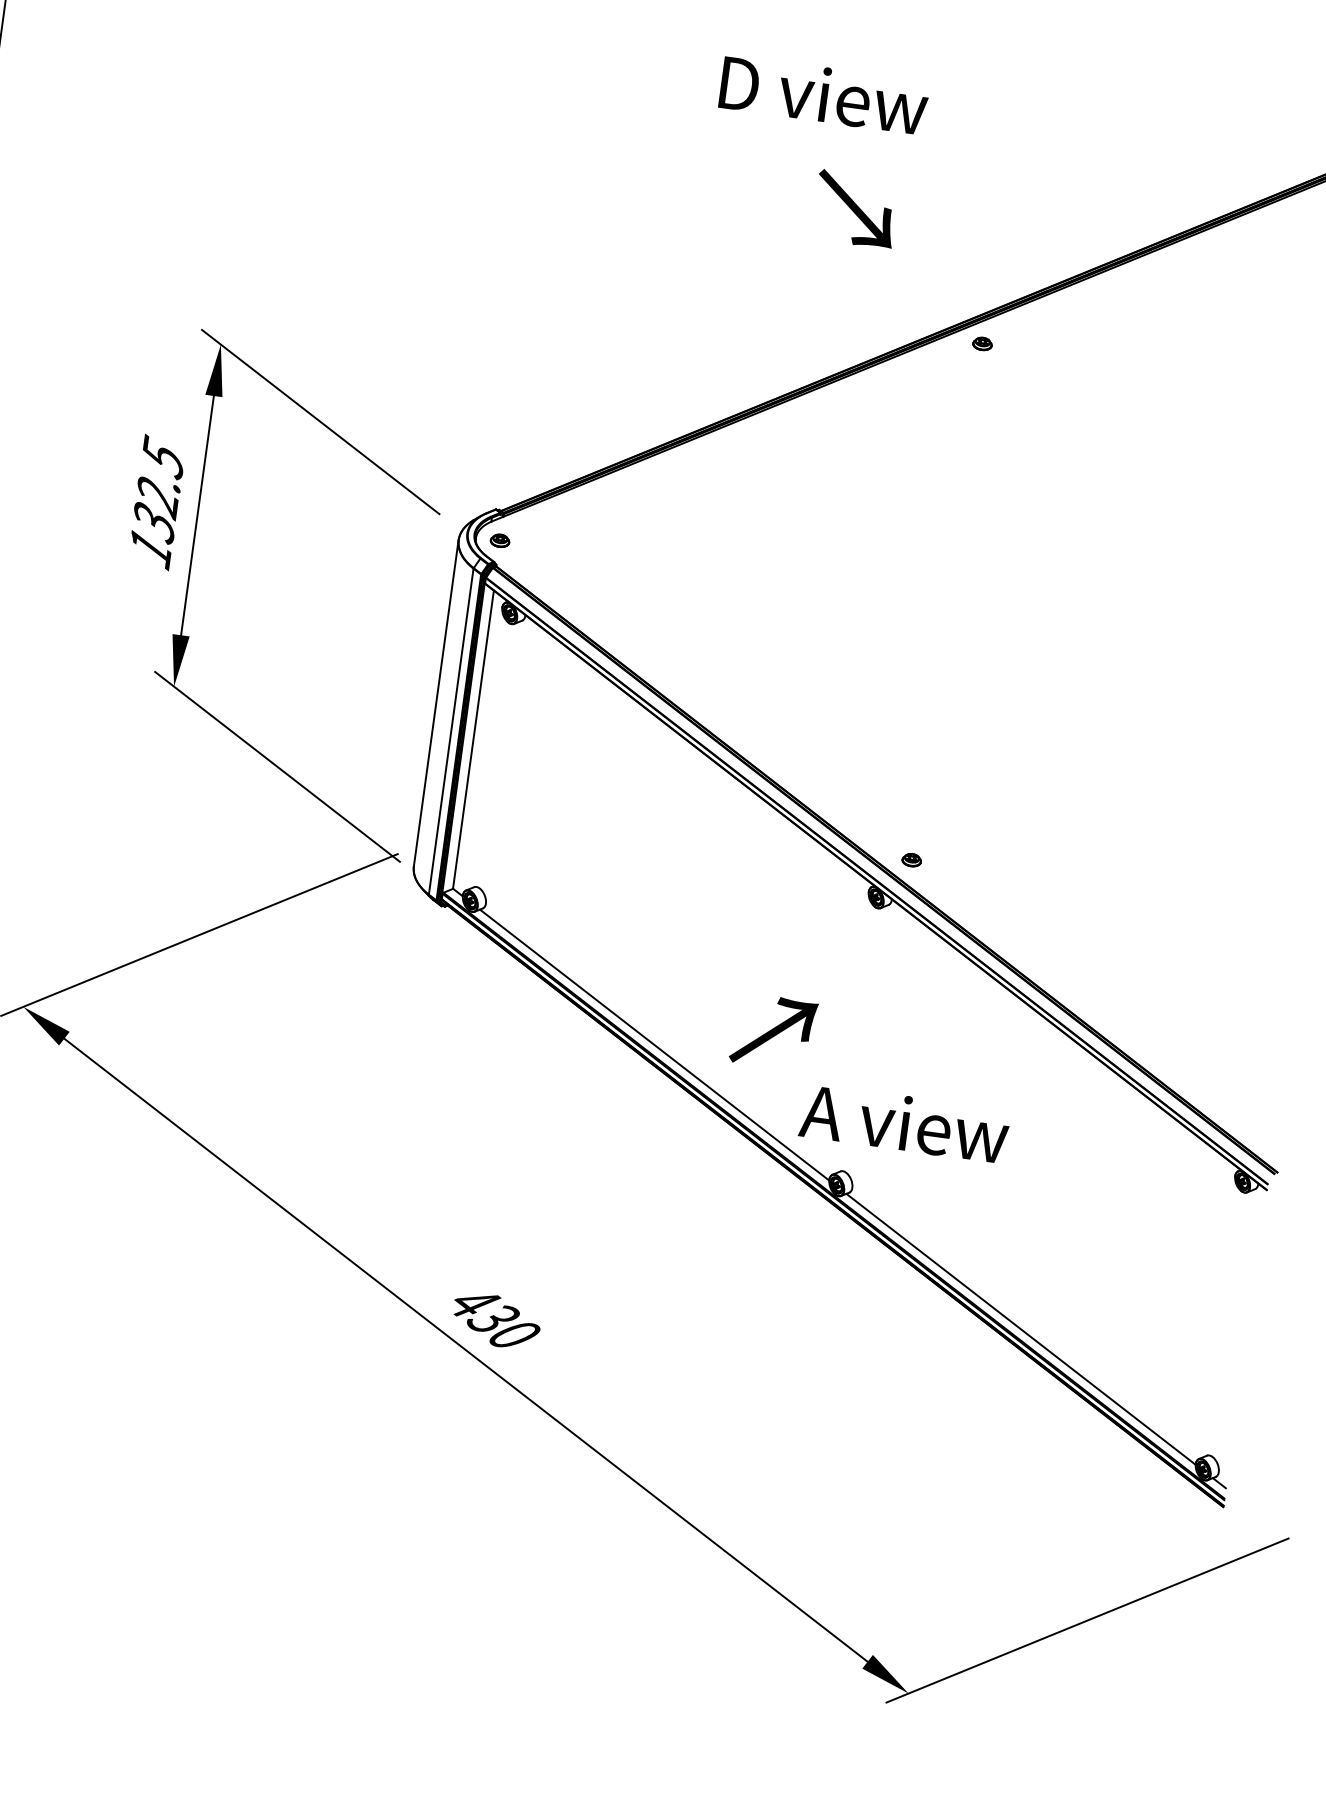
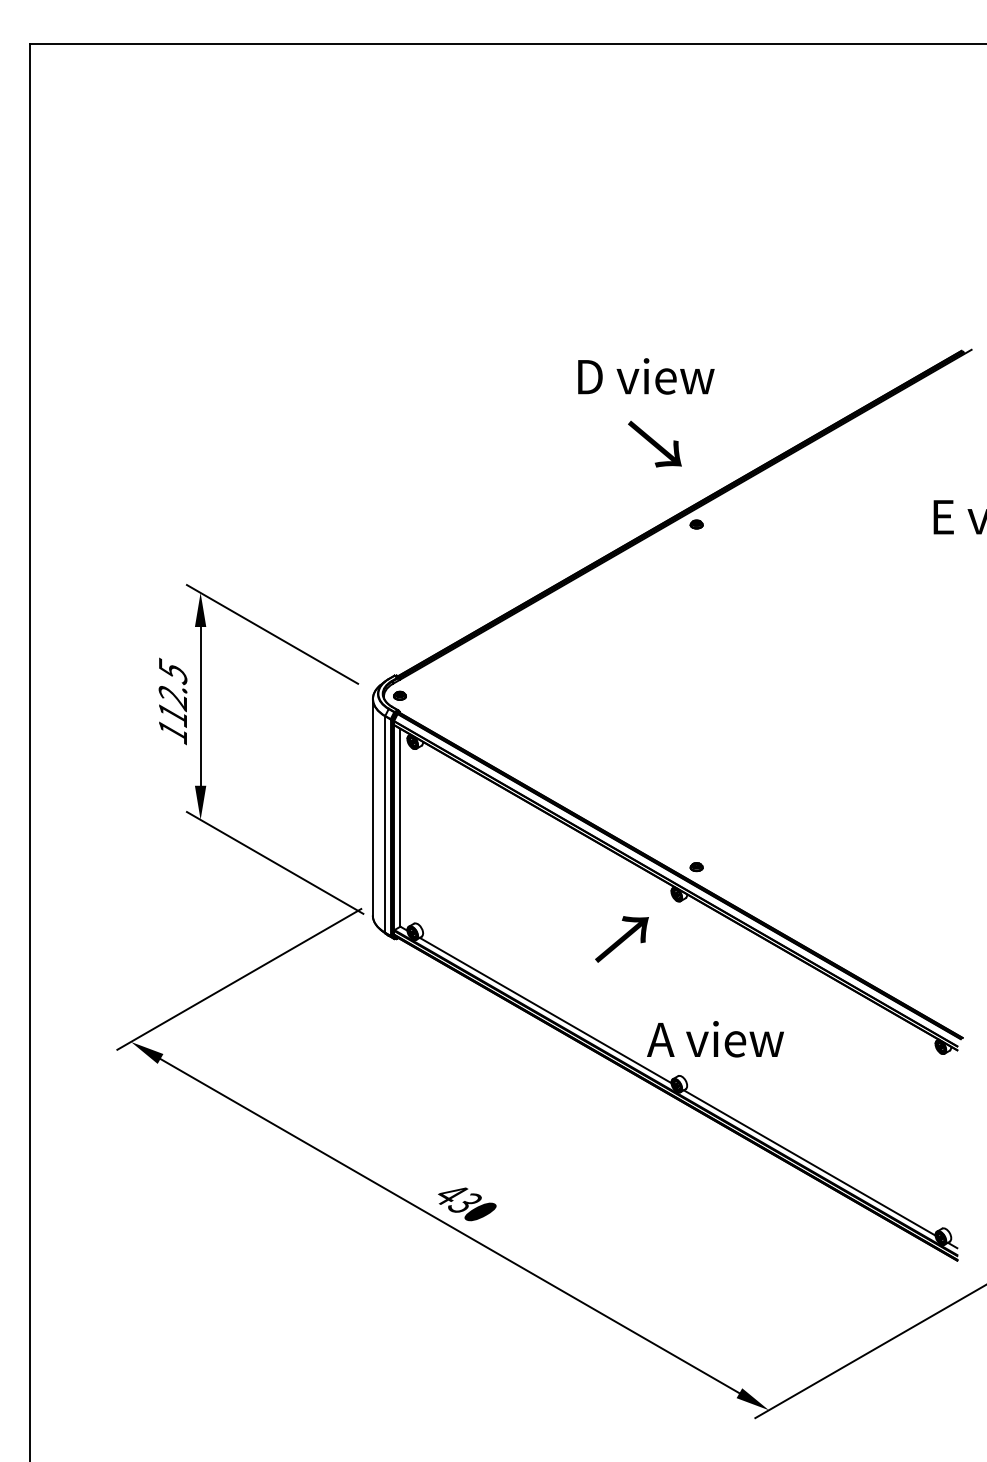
text: (824, 95) -> (646, 376), moved
text: (855, 208) -> (654, 443), moved
text: (153, 522) -> (172, 714), 132.5 -> 112.5
text: (772, 1032) -> (621, 939), moved

